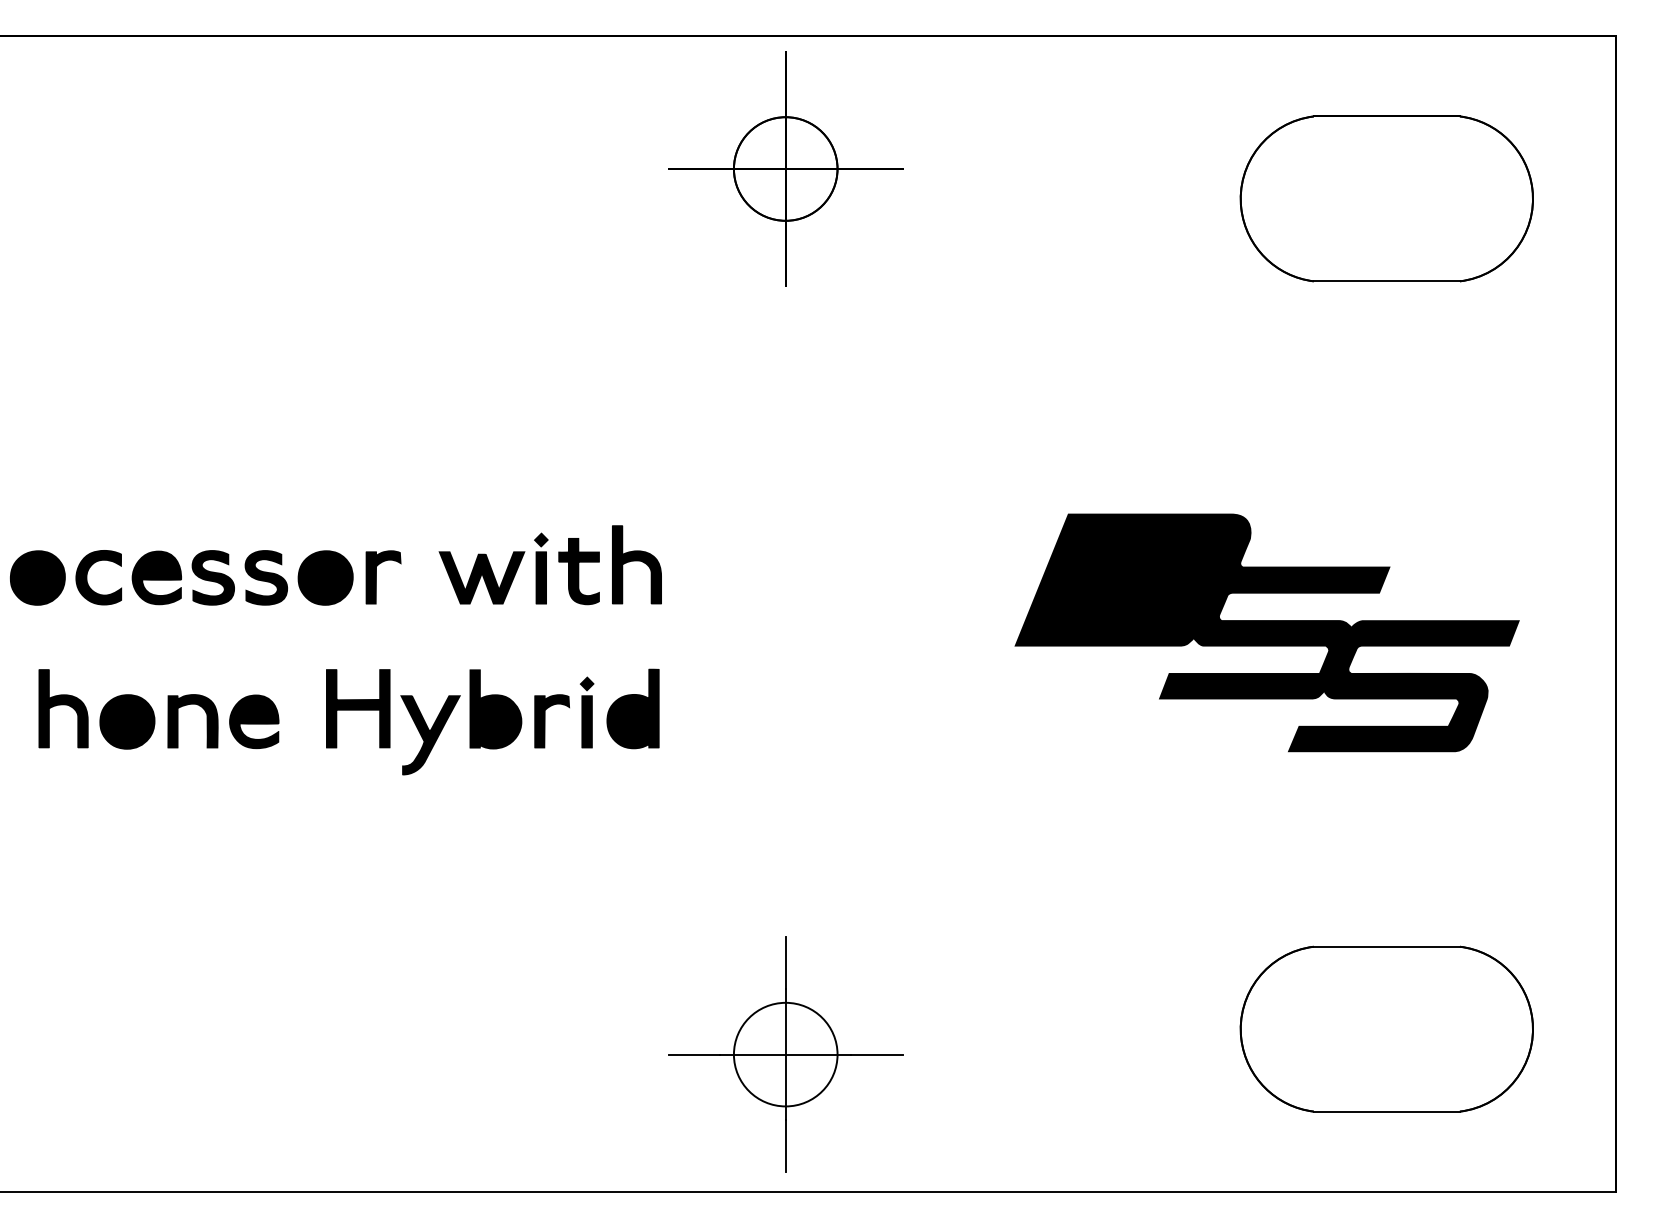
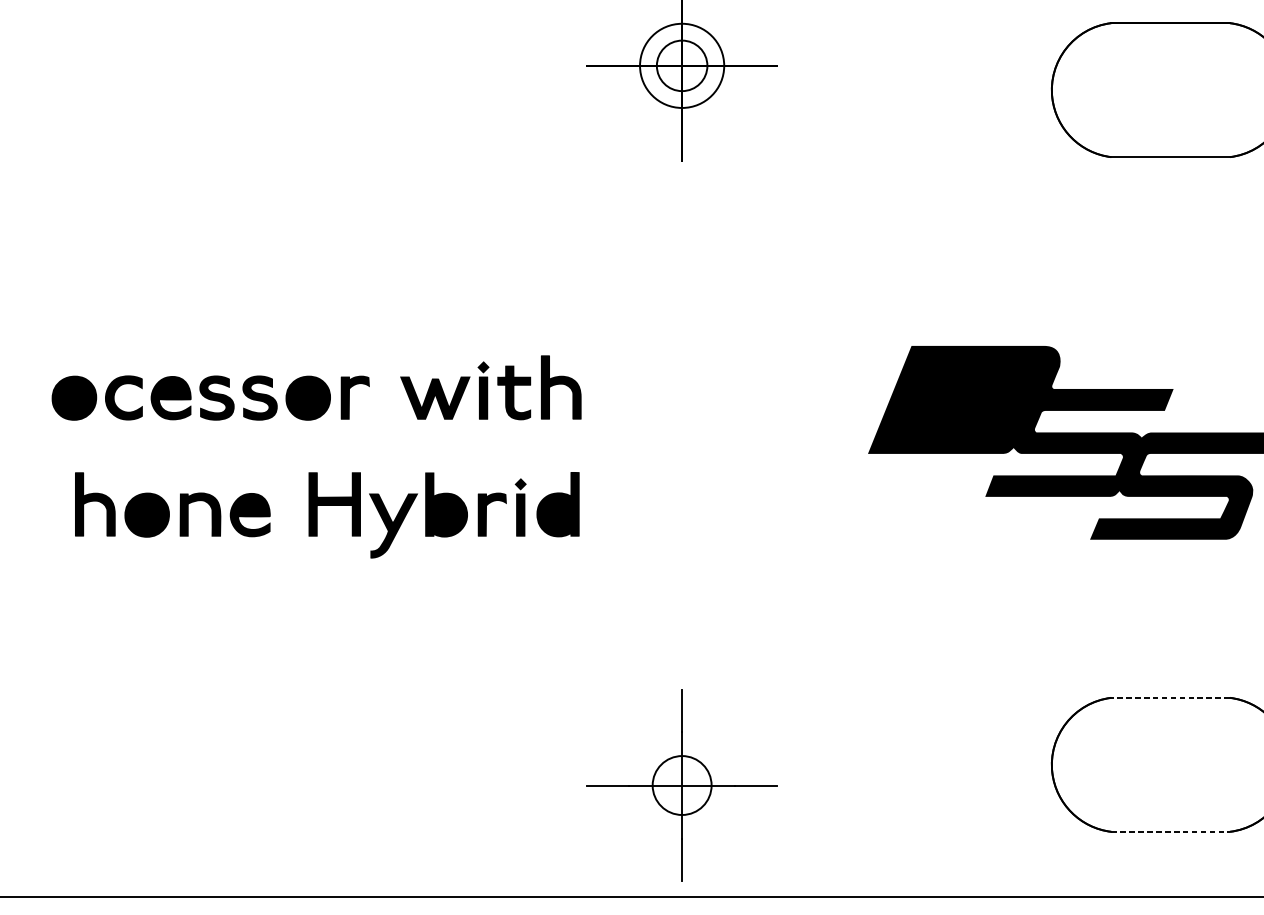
circle: (785, 168) -> (681, 65), size x0.6
line: (1386, 946) -> (1170, 697), solid -> dashed
circle: (785, 1054) -> (681, 785), size x0.7
line: (1387, 1111) -> (1171, 831), solid -> dashed

